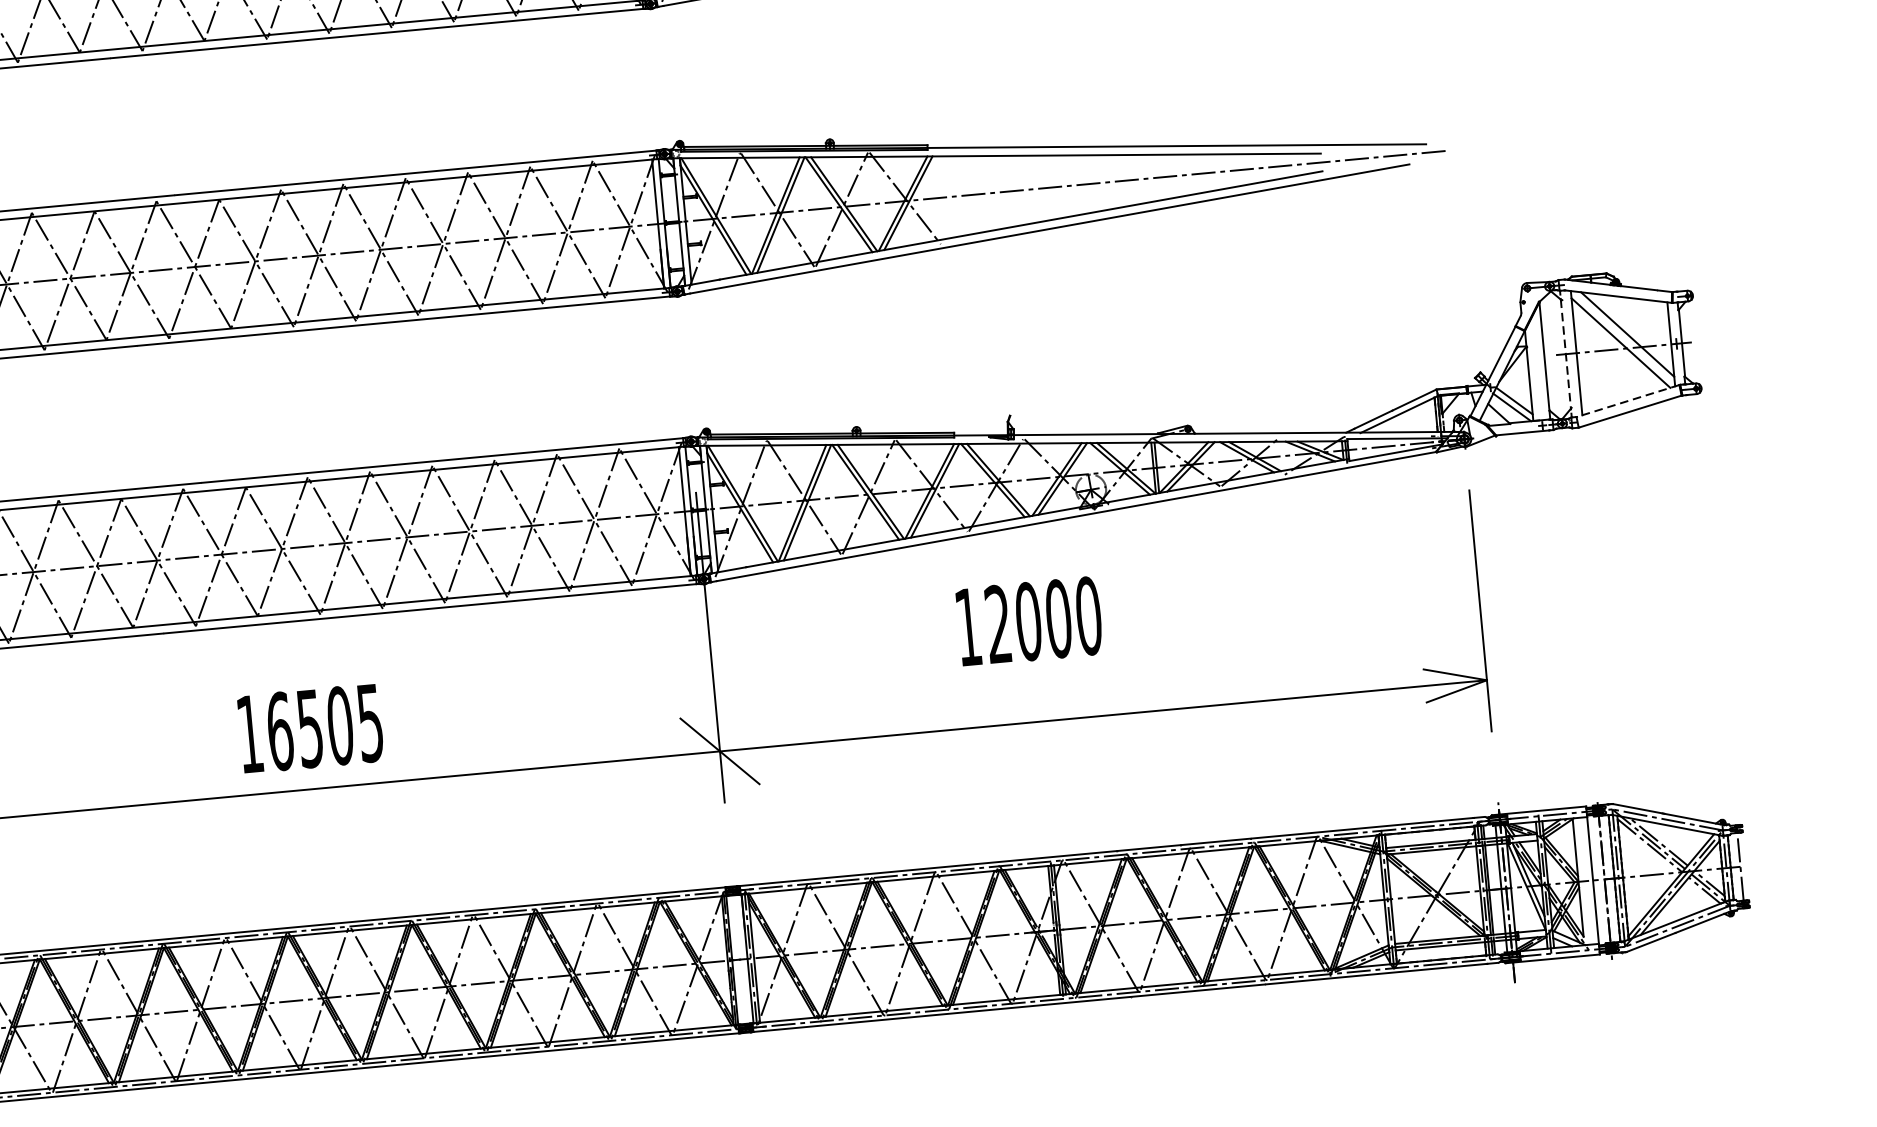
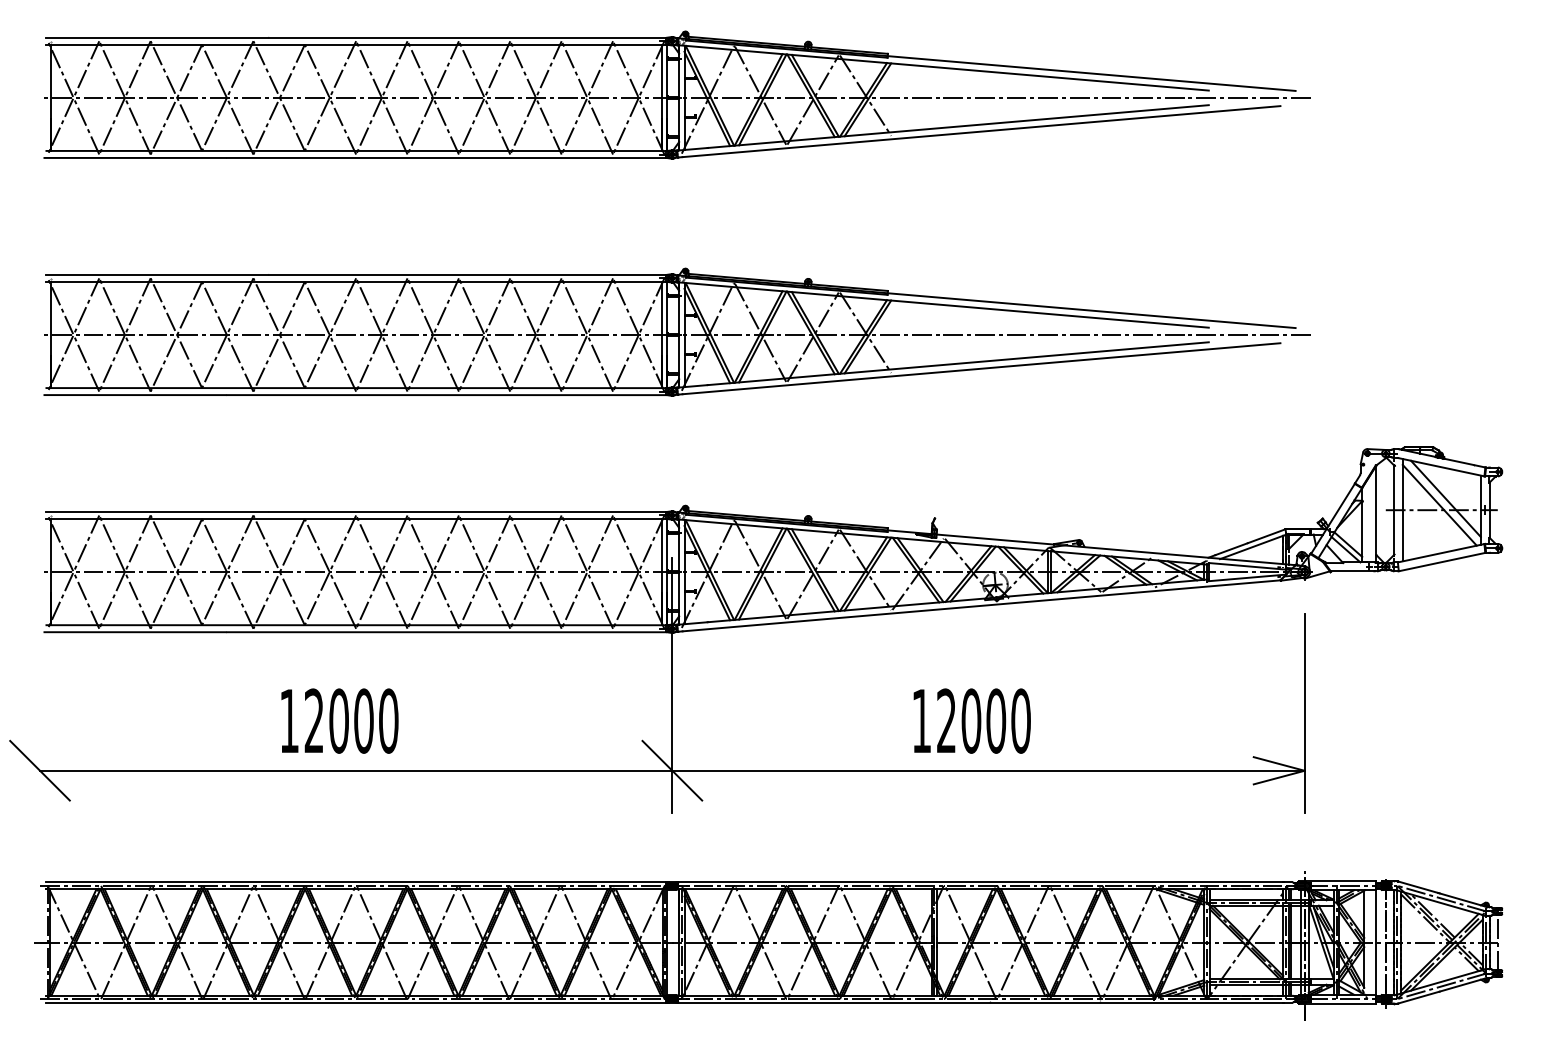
line: (1565, 354) -> (1393, 510), dashed -> solid
line: (1627, 401) -> (1440, 553), dashed -> solid
text: (1028, 620) -> (971, 720), moved
text: (325, 726) -> (351, 720), 16505 -> 12000

